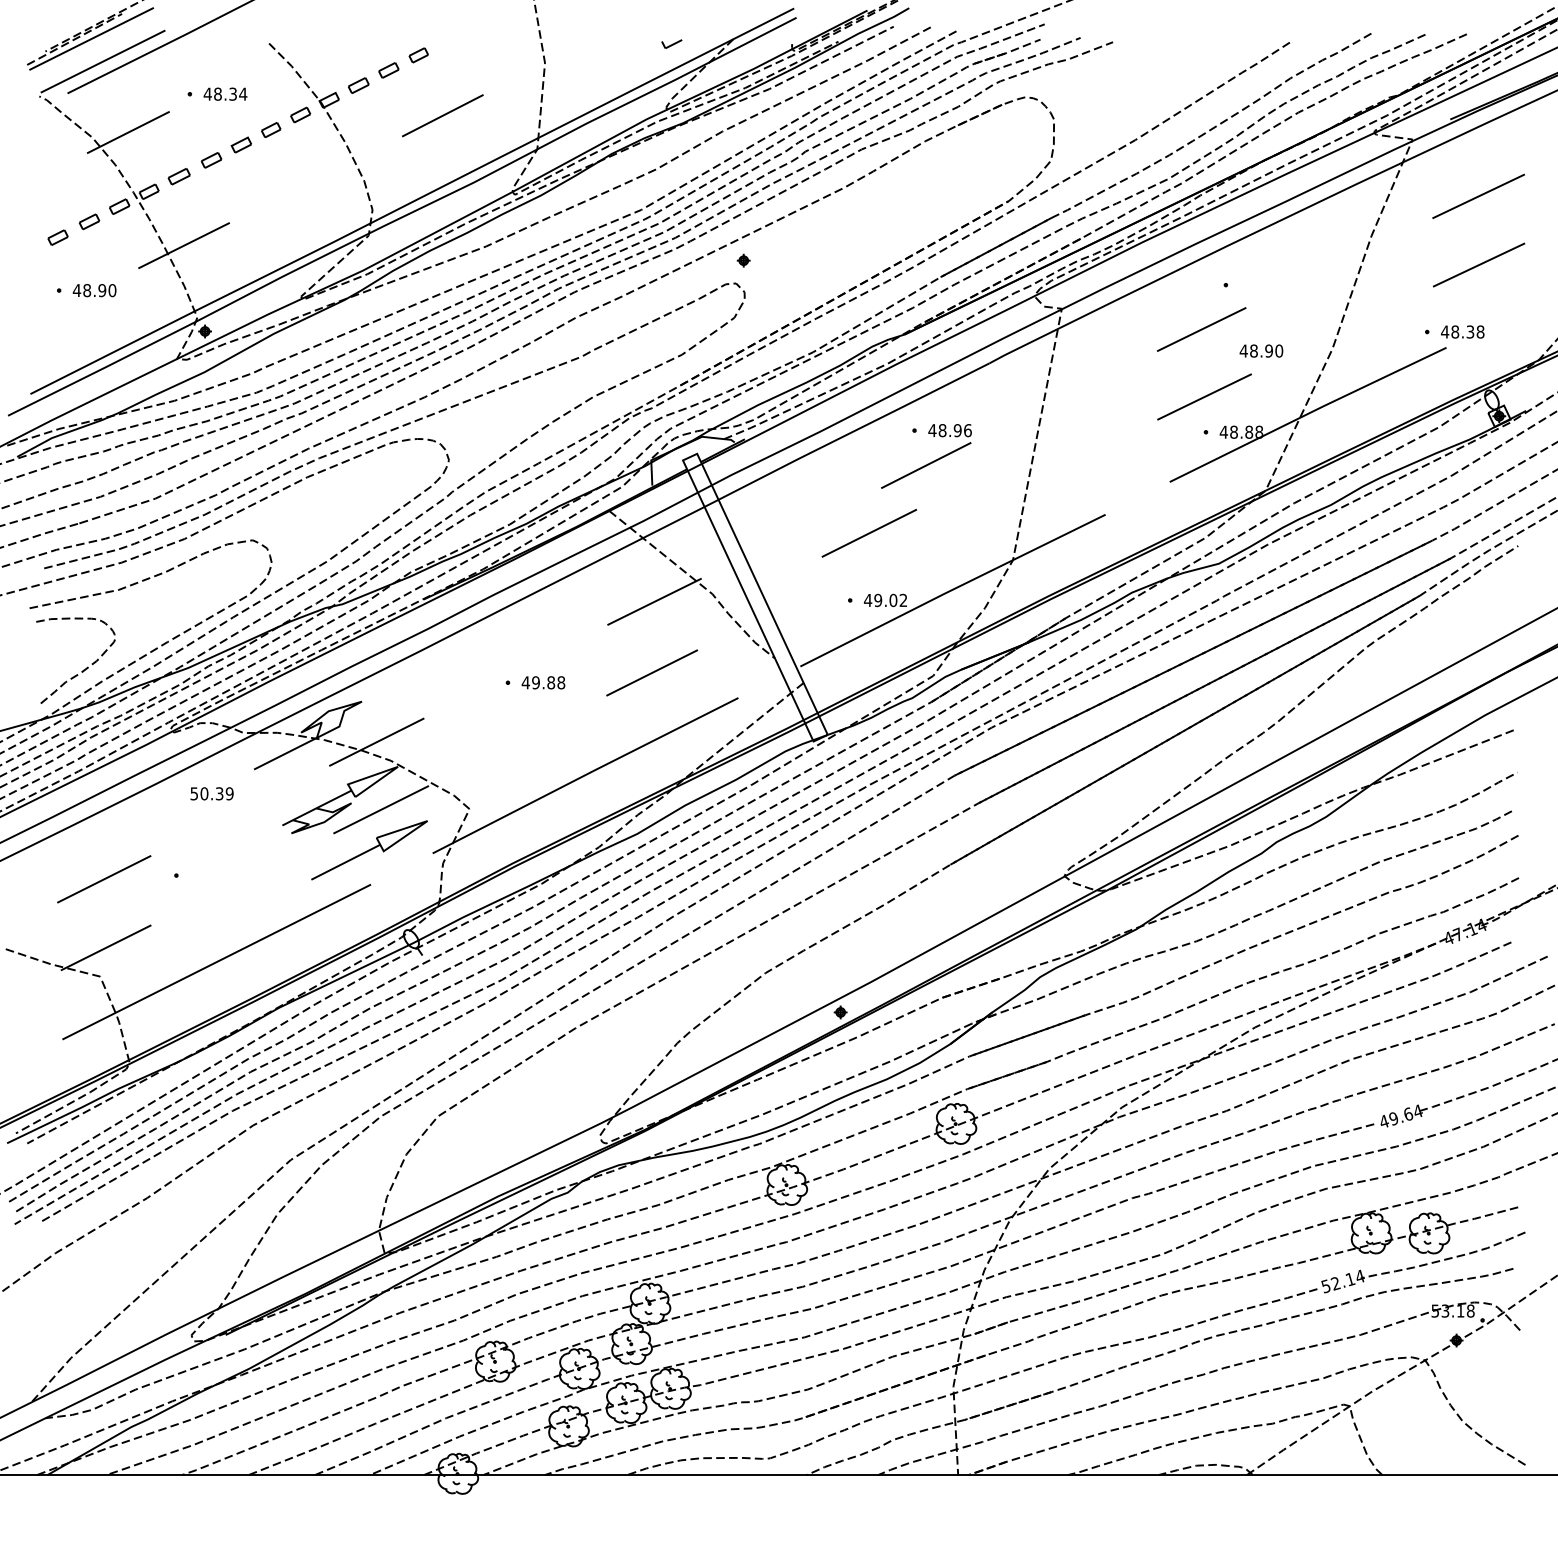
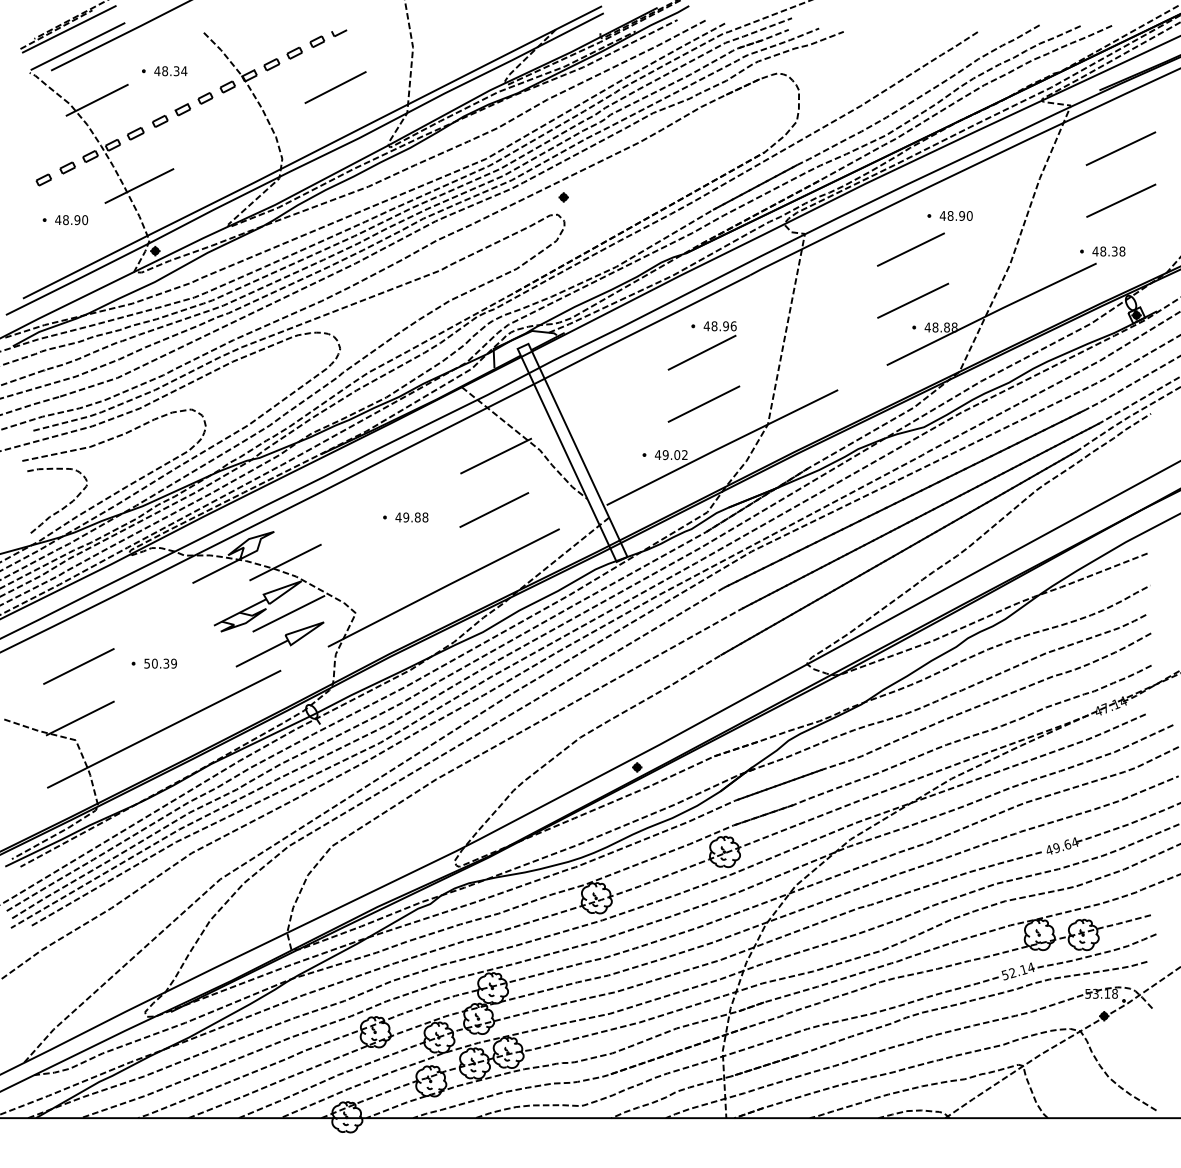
part: (672, 43) -> (339, 32), moved
text: (1260, 350) -> (955, 215), moved
line: (868, 532) -> (703, 403), moved
text: (211, 793) -> (160, 663), moved

